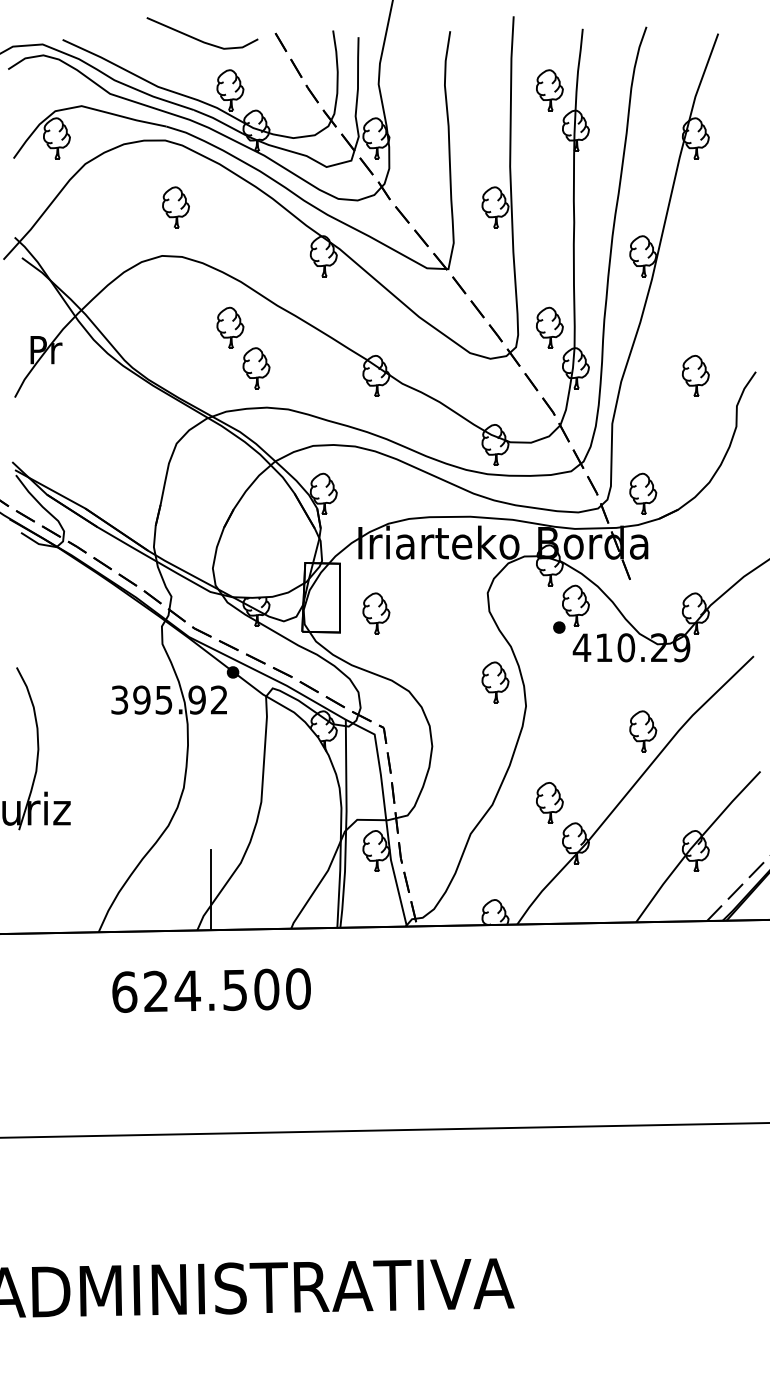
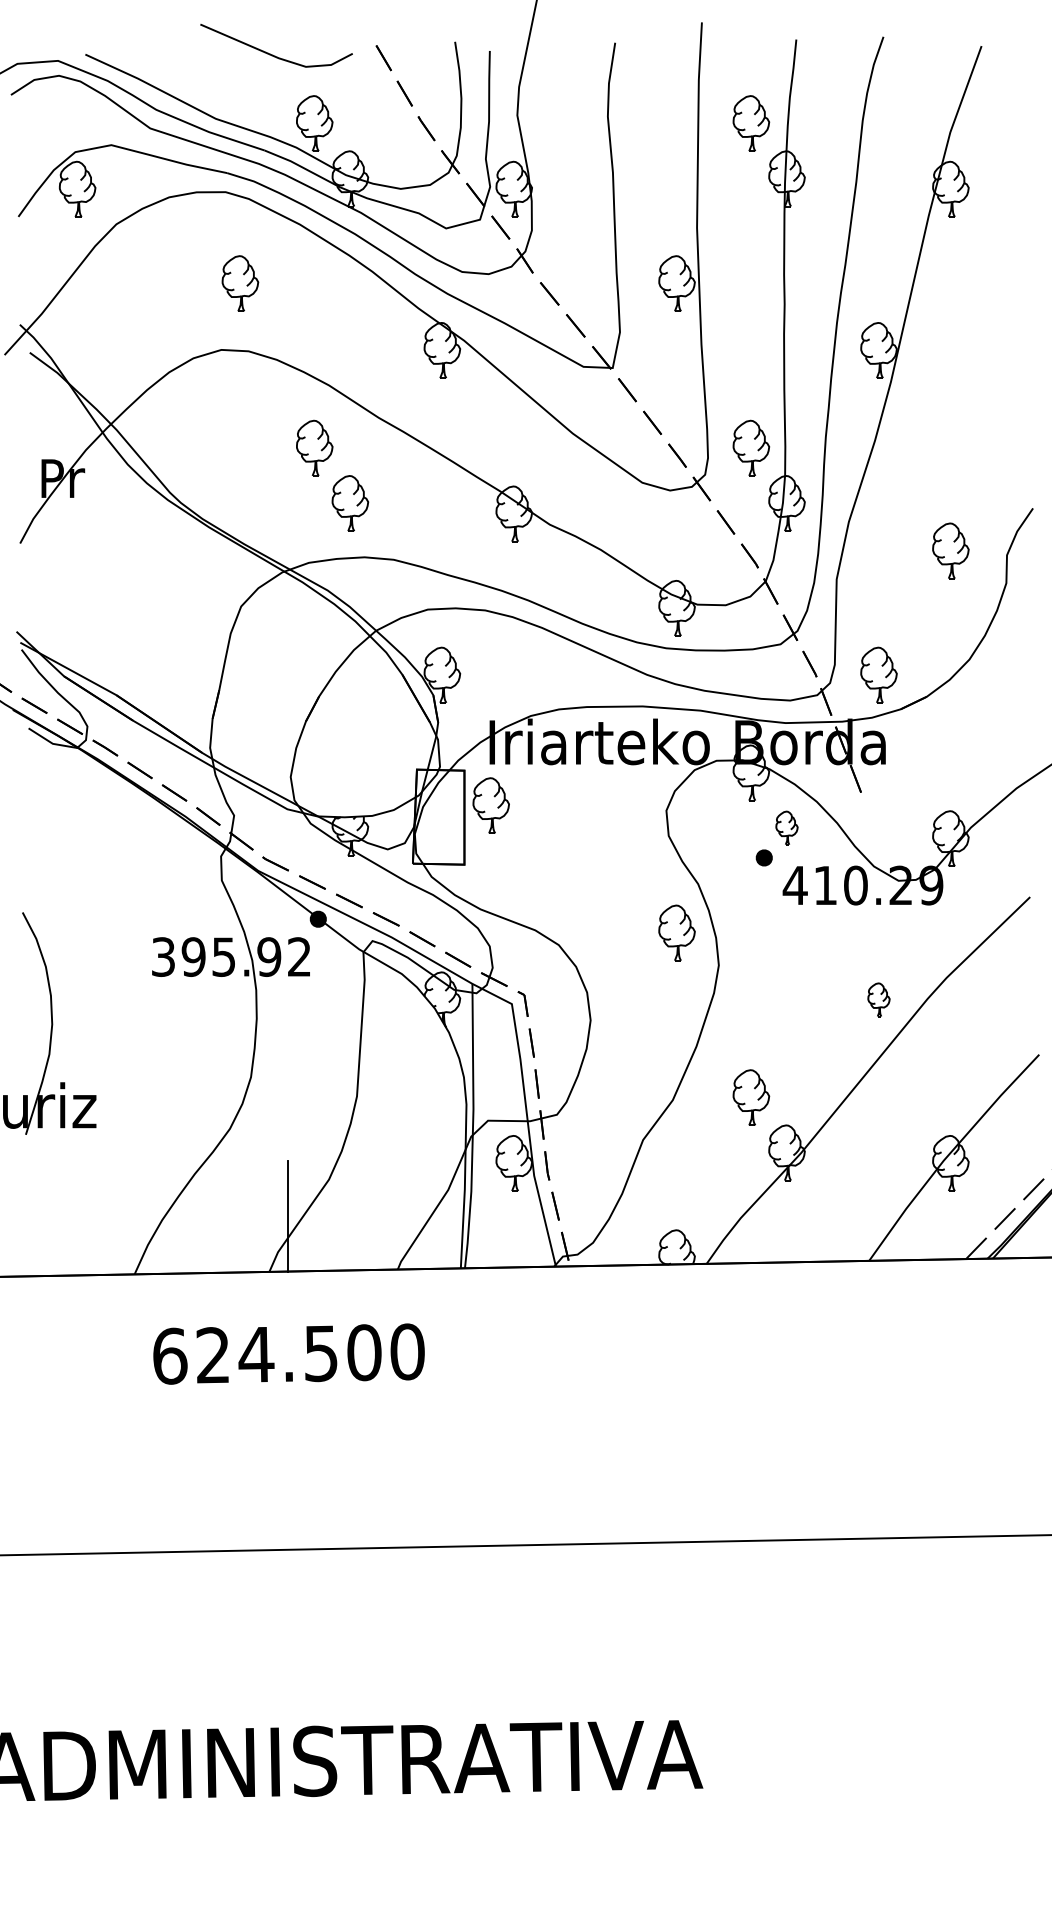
part: (695, 375) -> (950, 550), moved
part: (575, 605) -> (786, 827), size x0.6
part: (375, 613) -> (490, 805), moved
part: (642, 731) -> (878, 999), size x0.6

